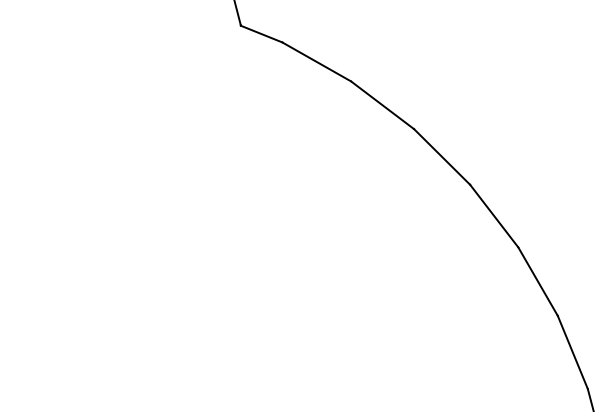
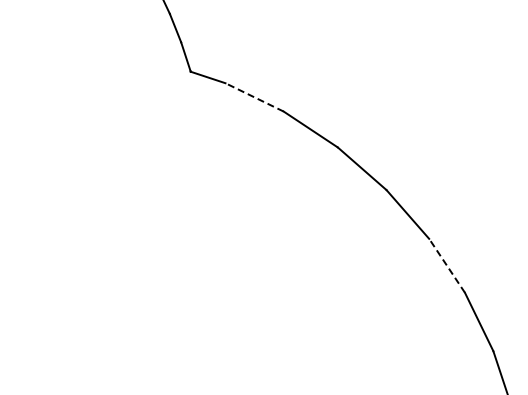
line: (316, 62) -> (254, 97), solid -> dashed
line: (537, 281) -> (446, 265), solid -> dashed

